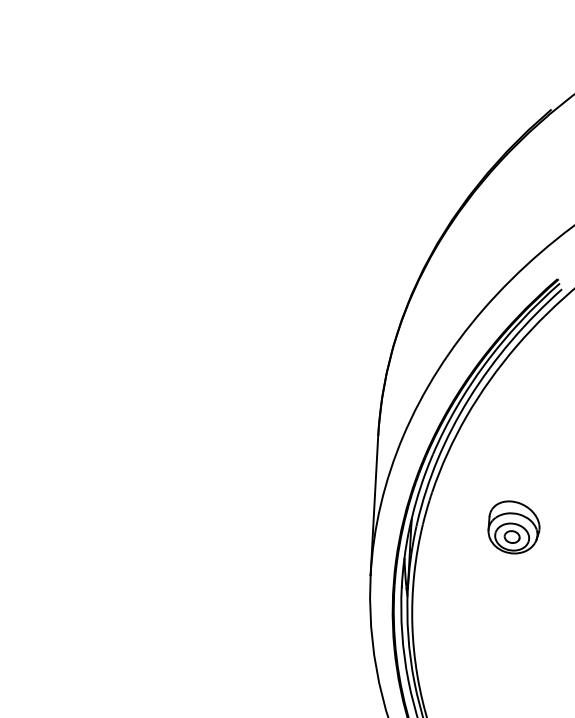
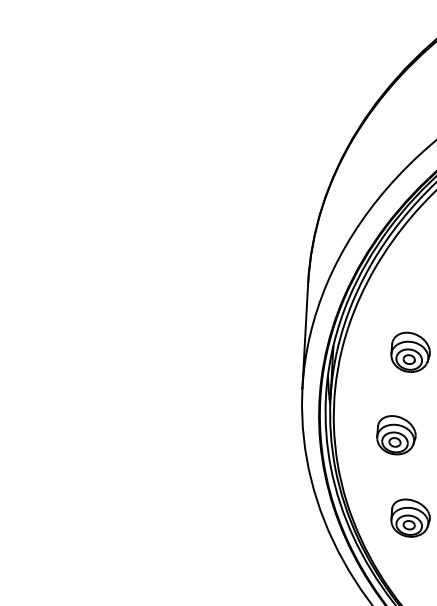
part: (495, 637) -> (396, 435), added

